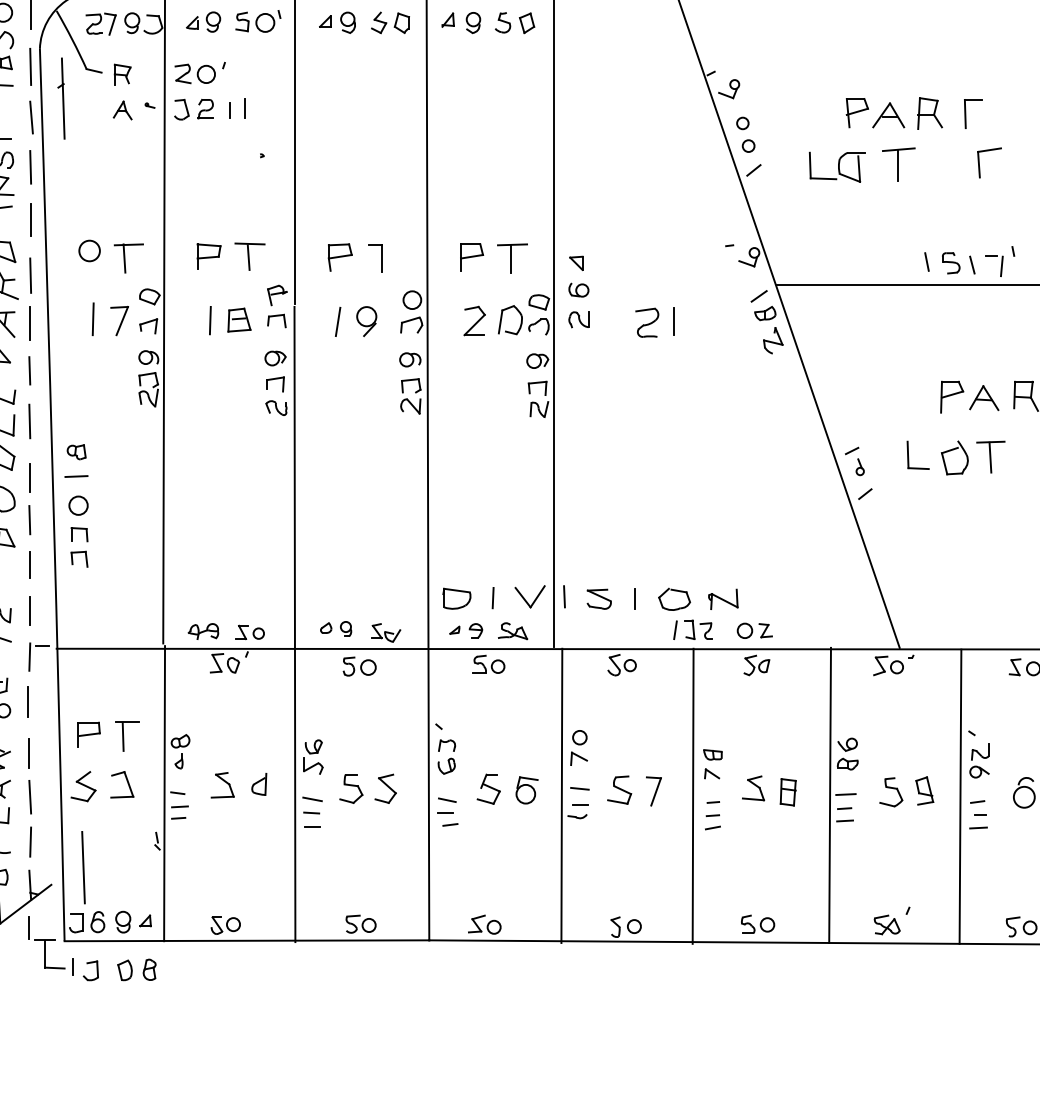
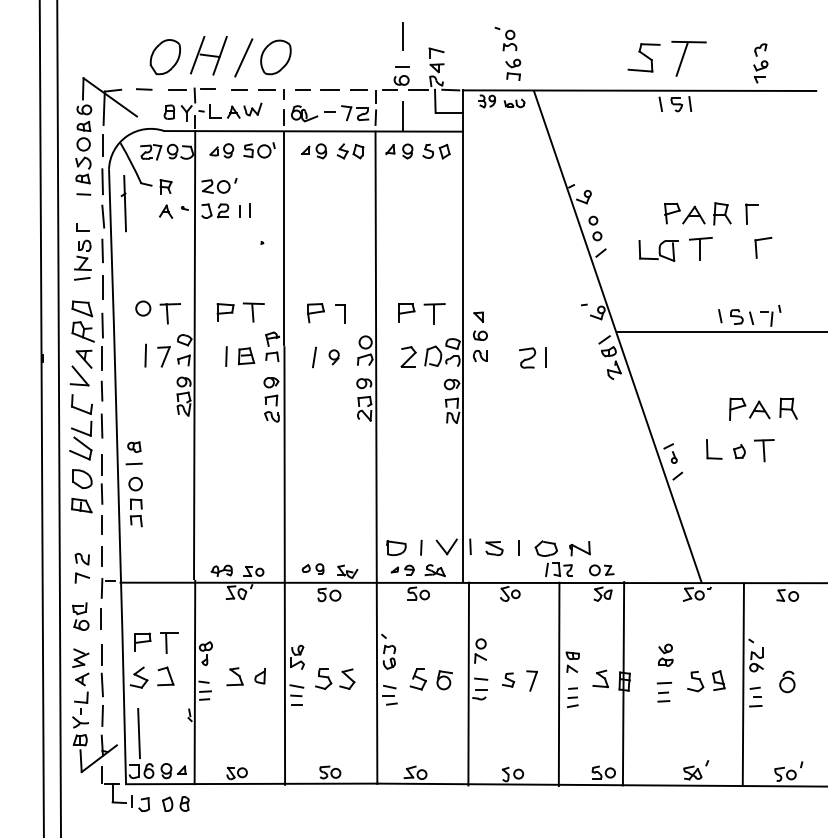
part: (365, 321) -> (333, 357), size x0.7
part: (954, 458) -> (739, 451), size x0.6
part: (619, 789) -> (508, 679), size x0.7
line: (830, 795) -> (623, 683), moved

